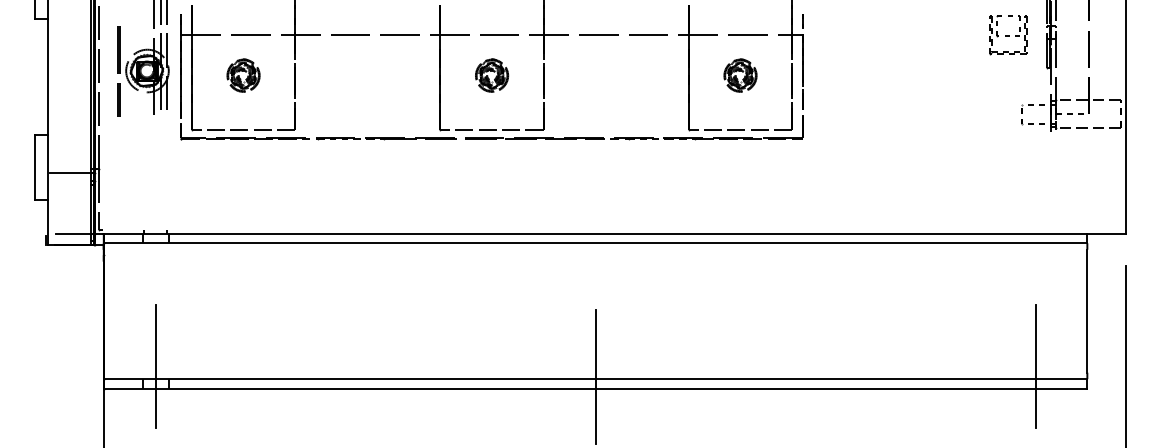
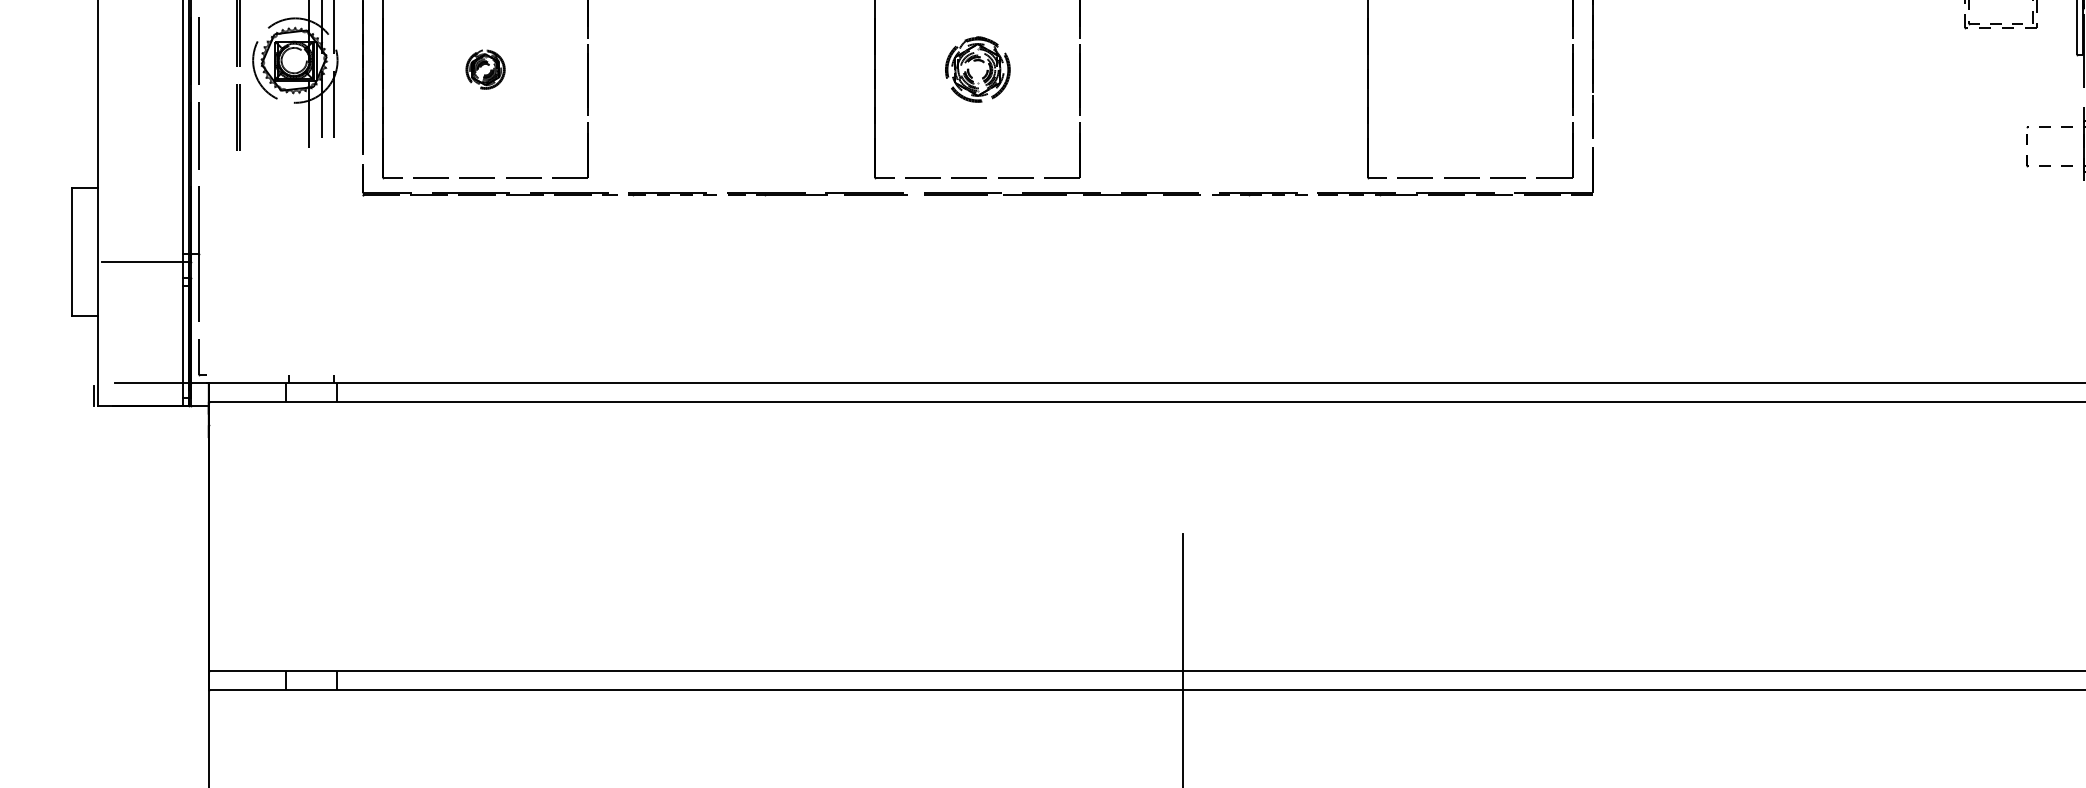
part: (243, 75) -> (485, 69), size x0.6
part: (740, 75) -> (1470, 69), removed
line: (155, 365) -> (311, 643), removed
line: (1035, 365) -> (2054, 643), removed

